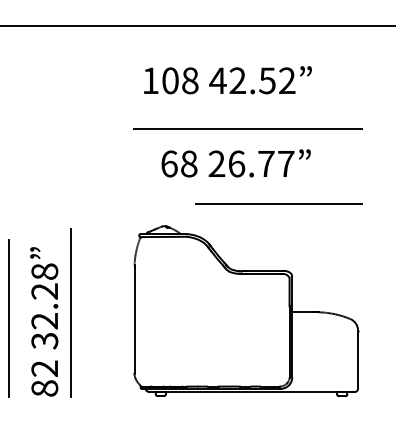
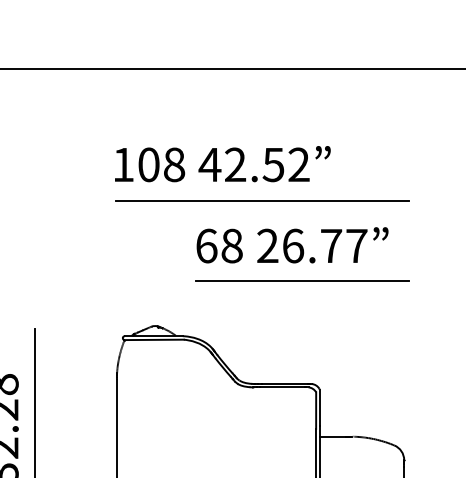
text: (227, 80) -> (222, 164), moved
text: (235, 163) -> (291, 245), moved
line: (278, 203) -> (301, 280), moved

